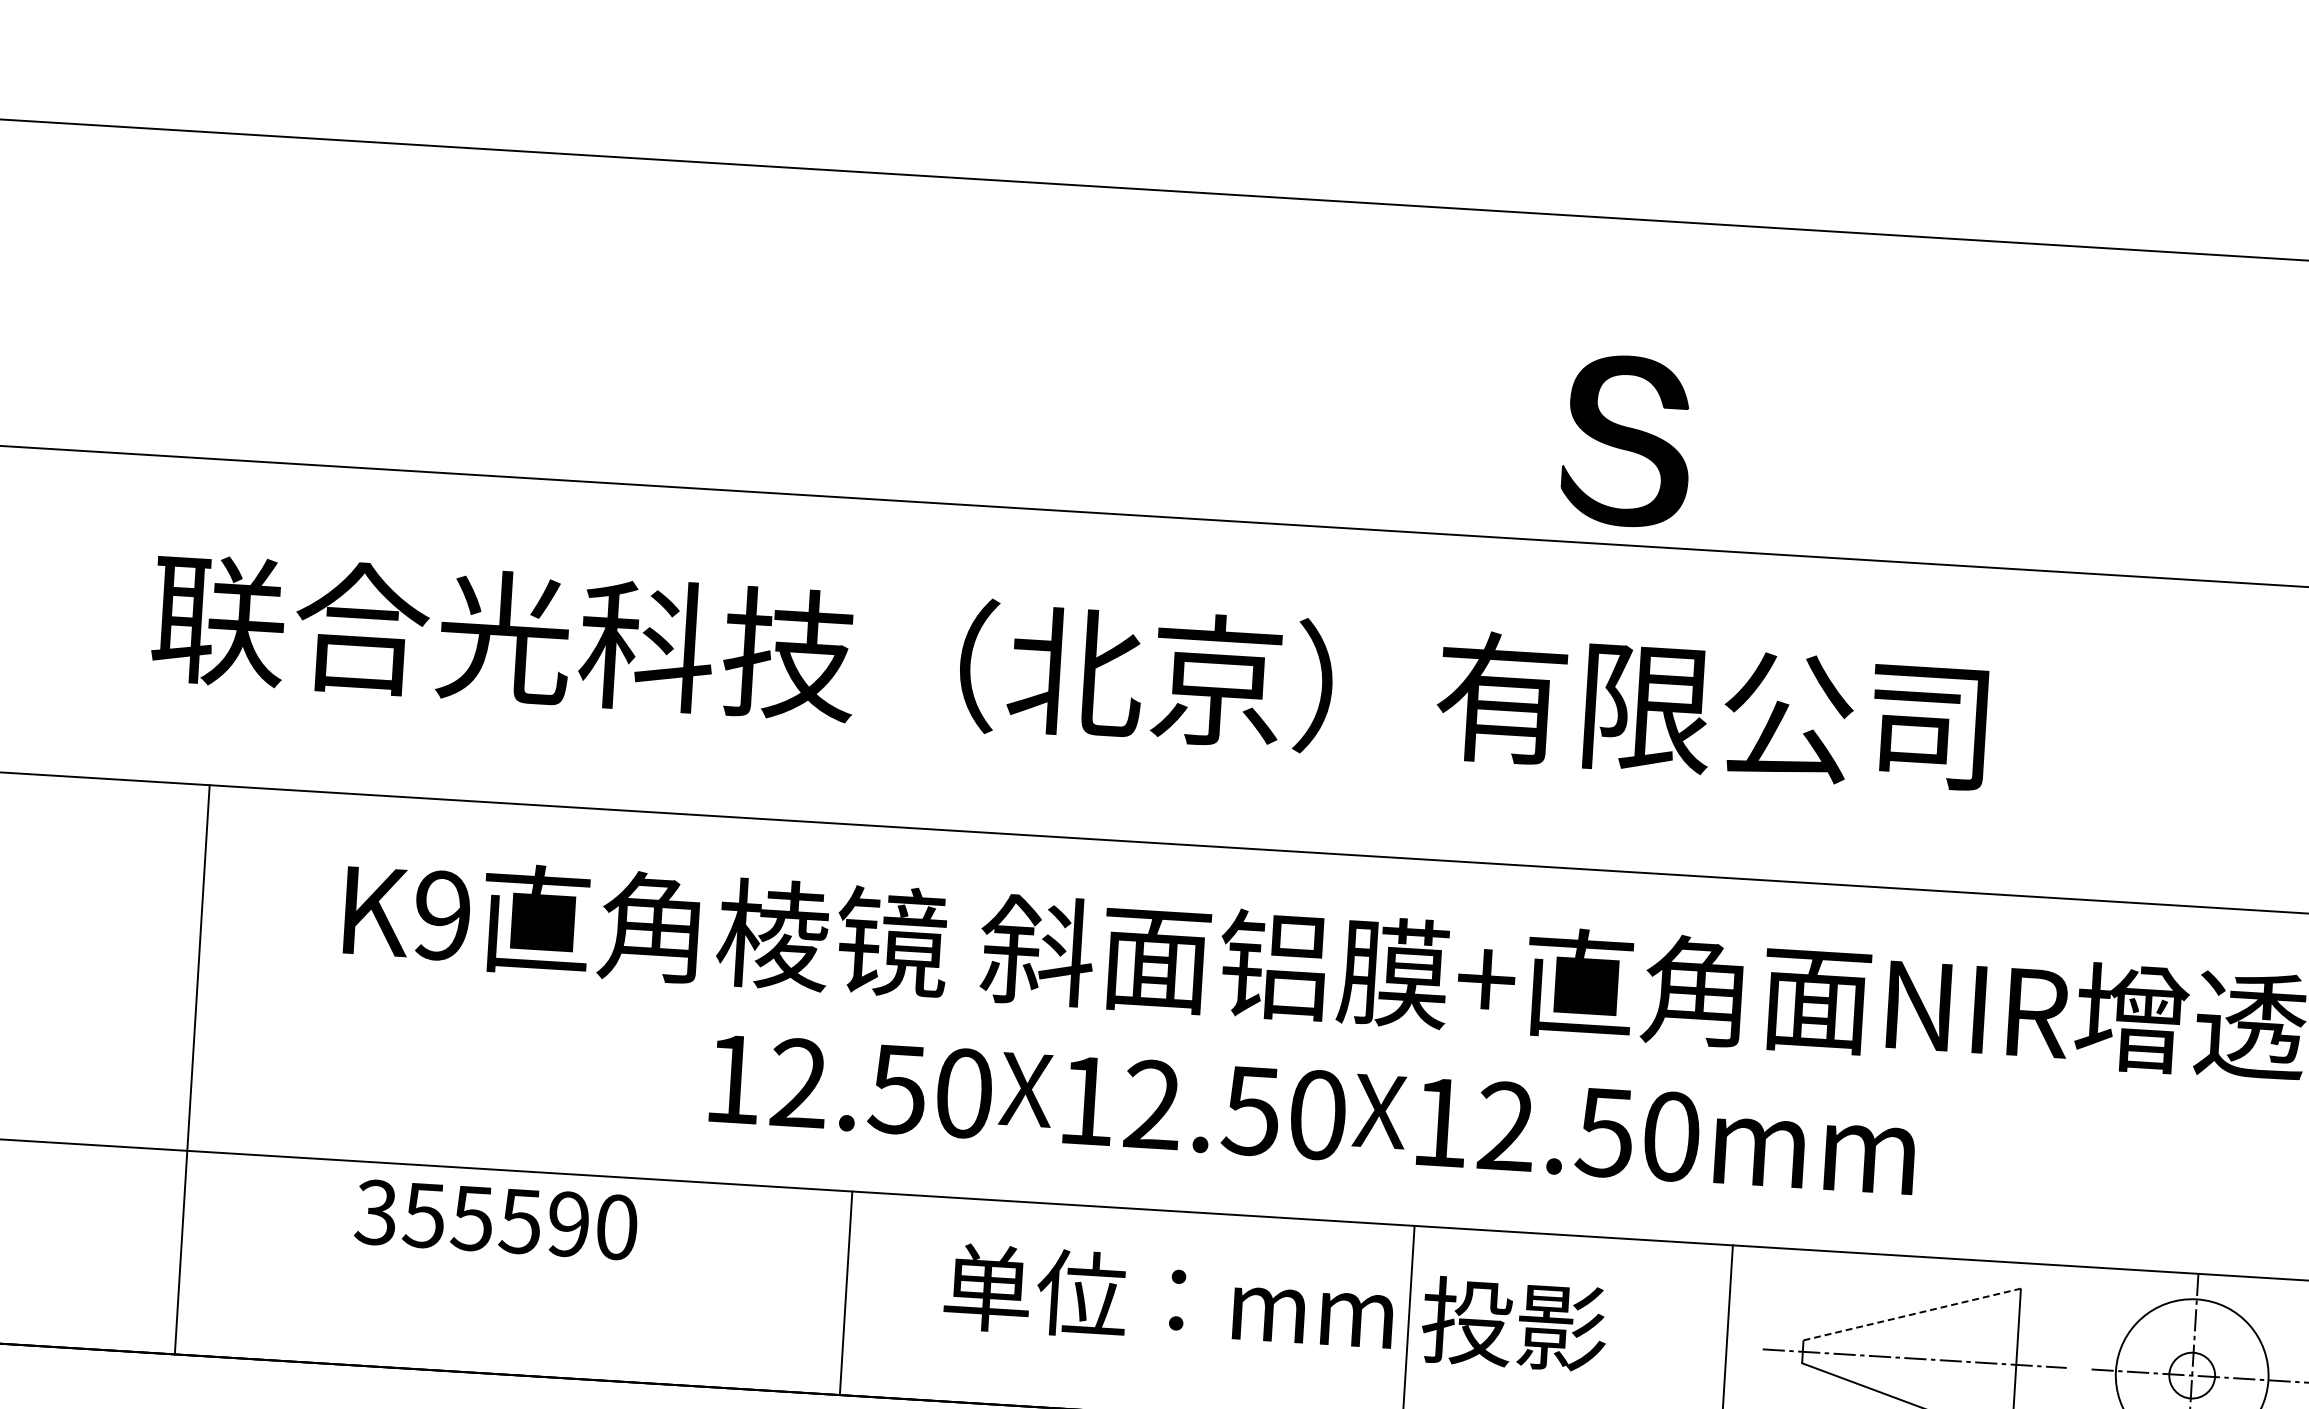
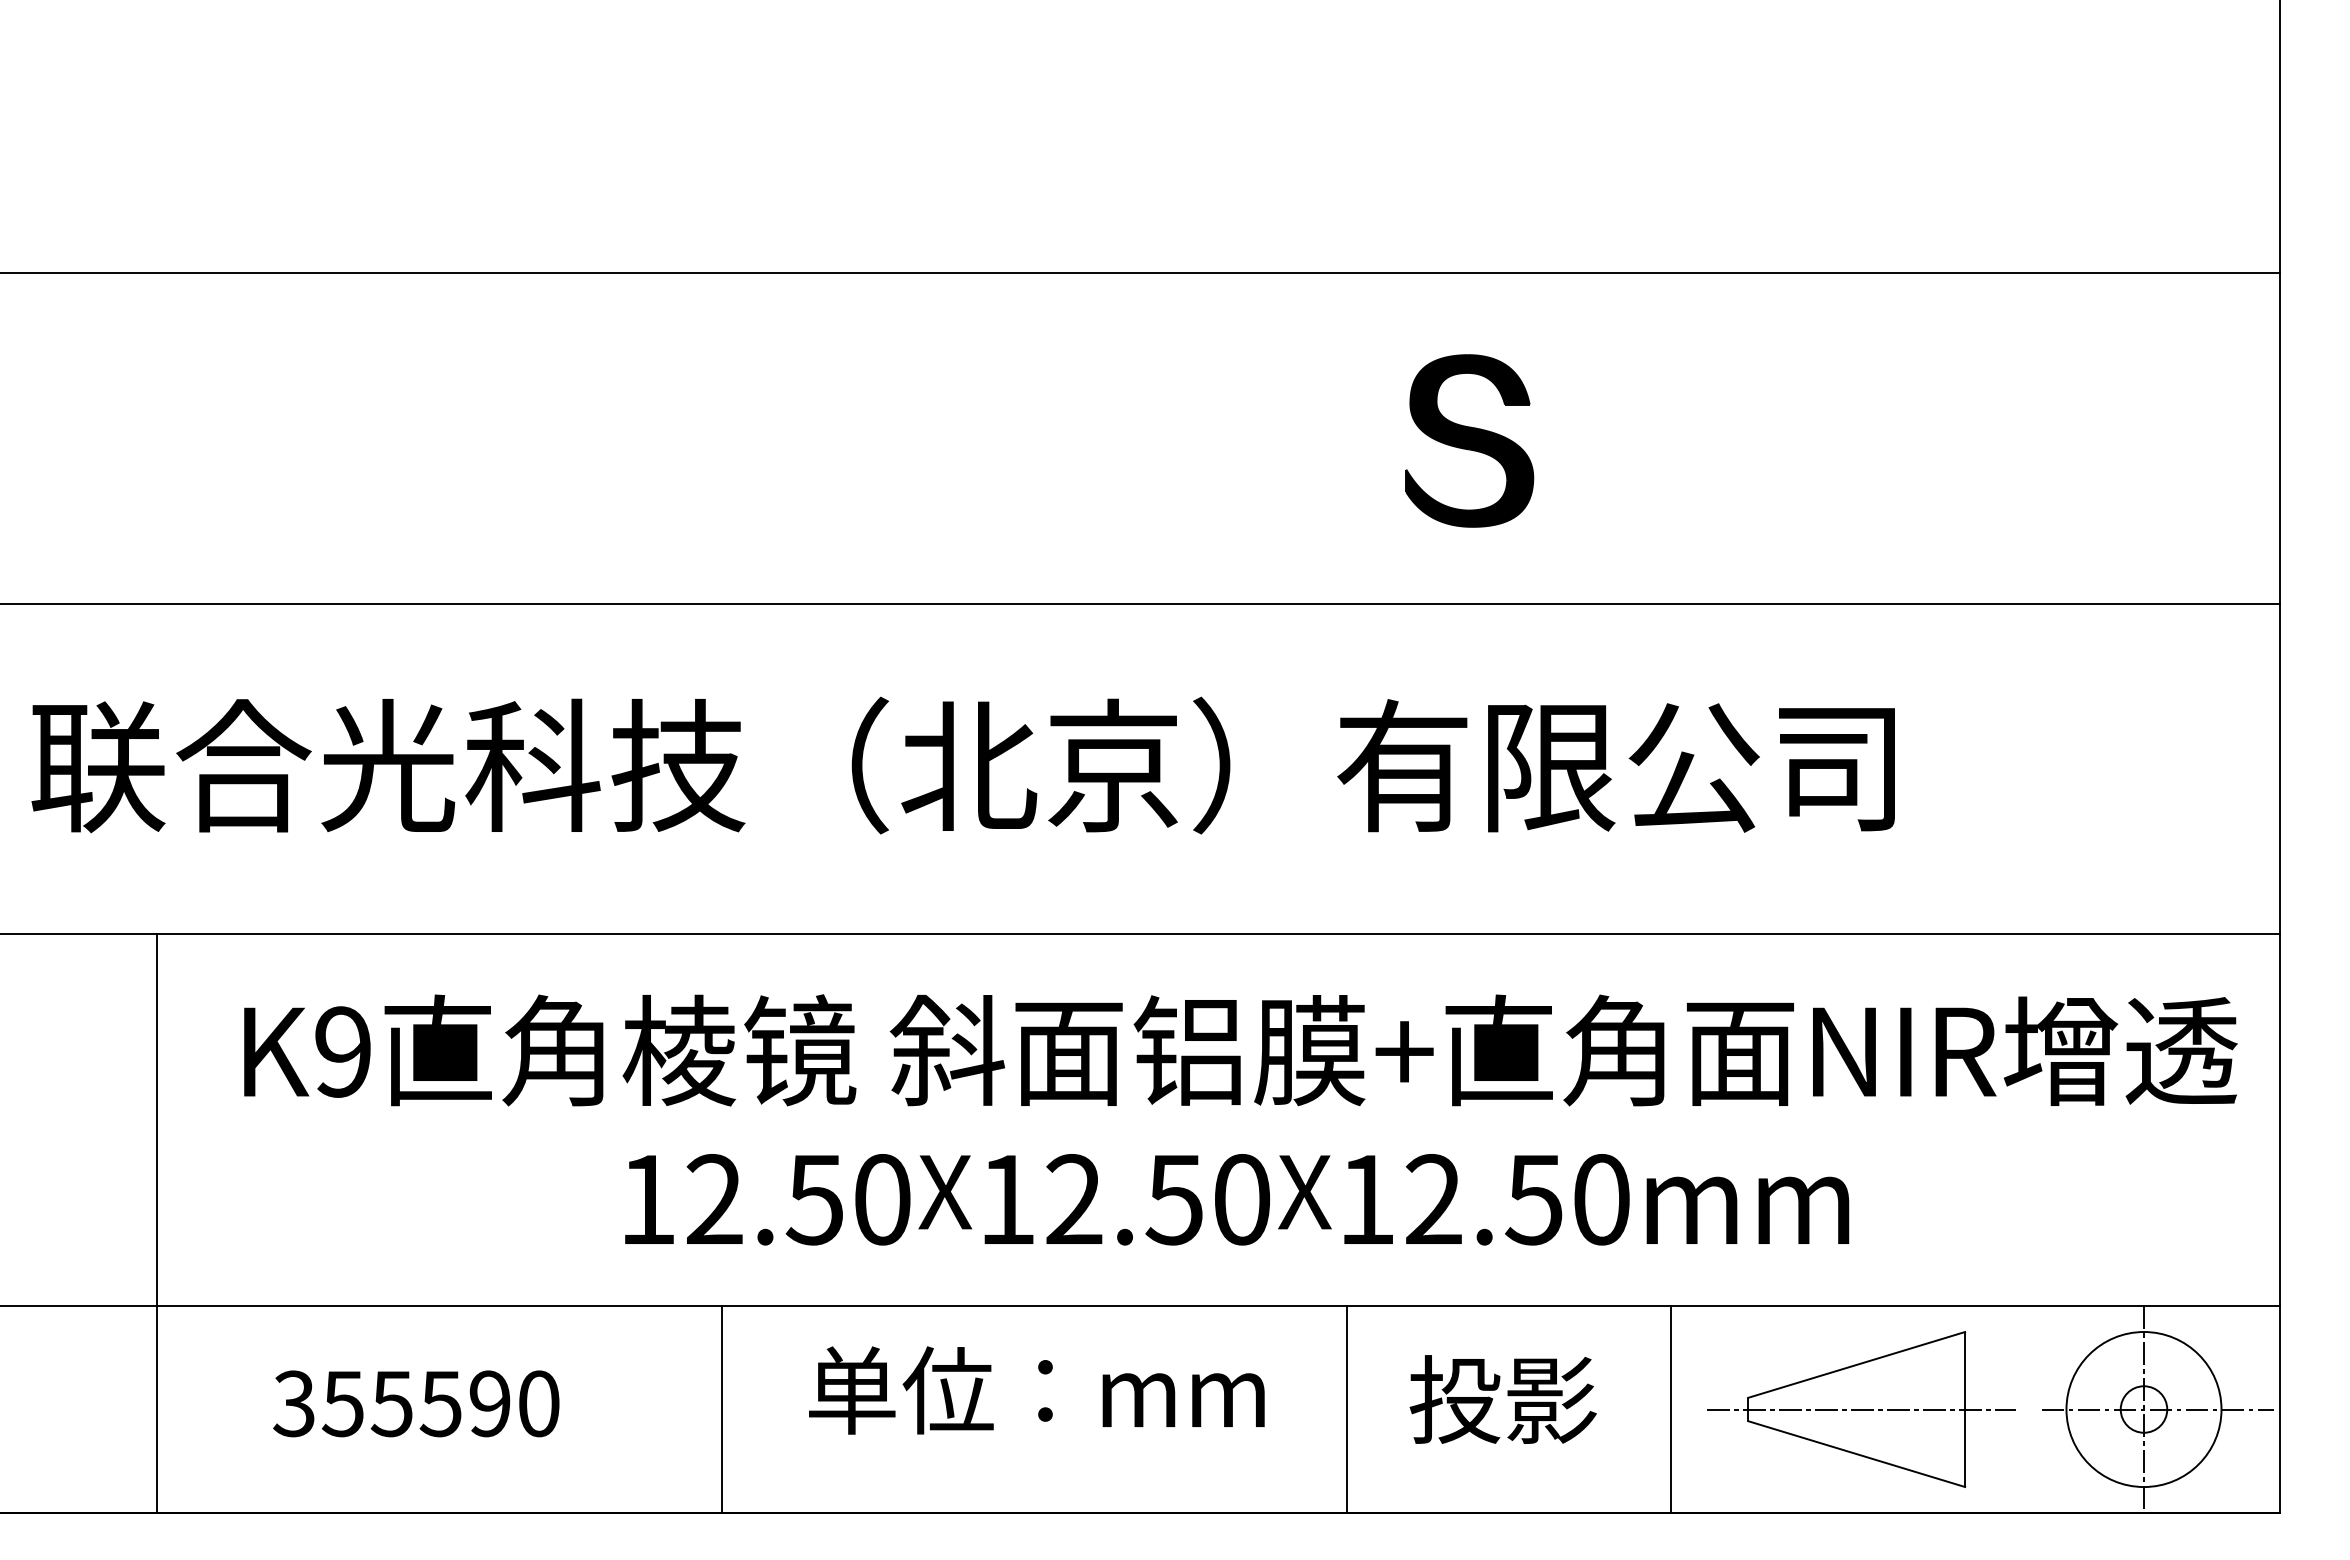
part: (1626, 440) -> (1469, 440), moved
line: (192, 1069) -> (157, 1223), moved
text: (496, 1219) -> (416, 1403), moved
line: (846, 1293) -> (722, 1409), moved
text: (1168, 1299) -> (1036, 1390), moved
line: (1913, 1314) -> (1857, 1364), dashed -> solid
text: (1513, 1324) -> (1502, 1399), moved

